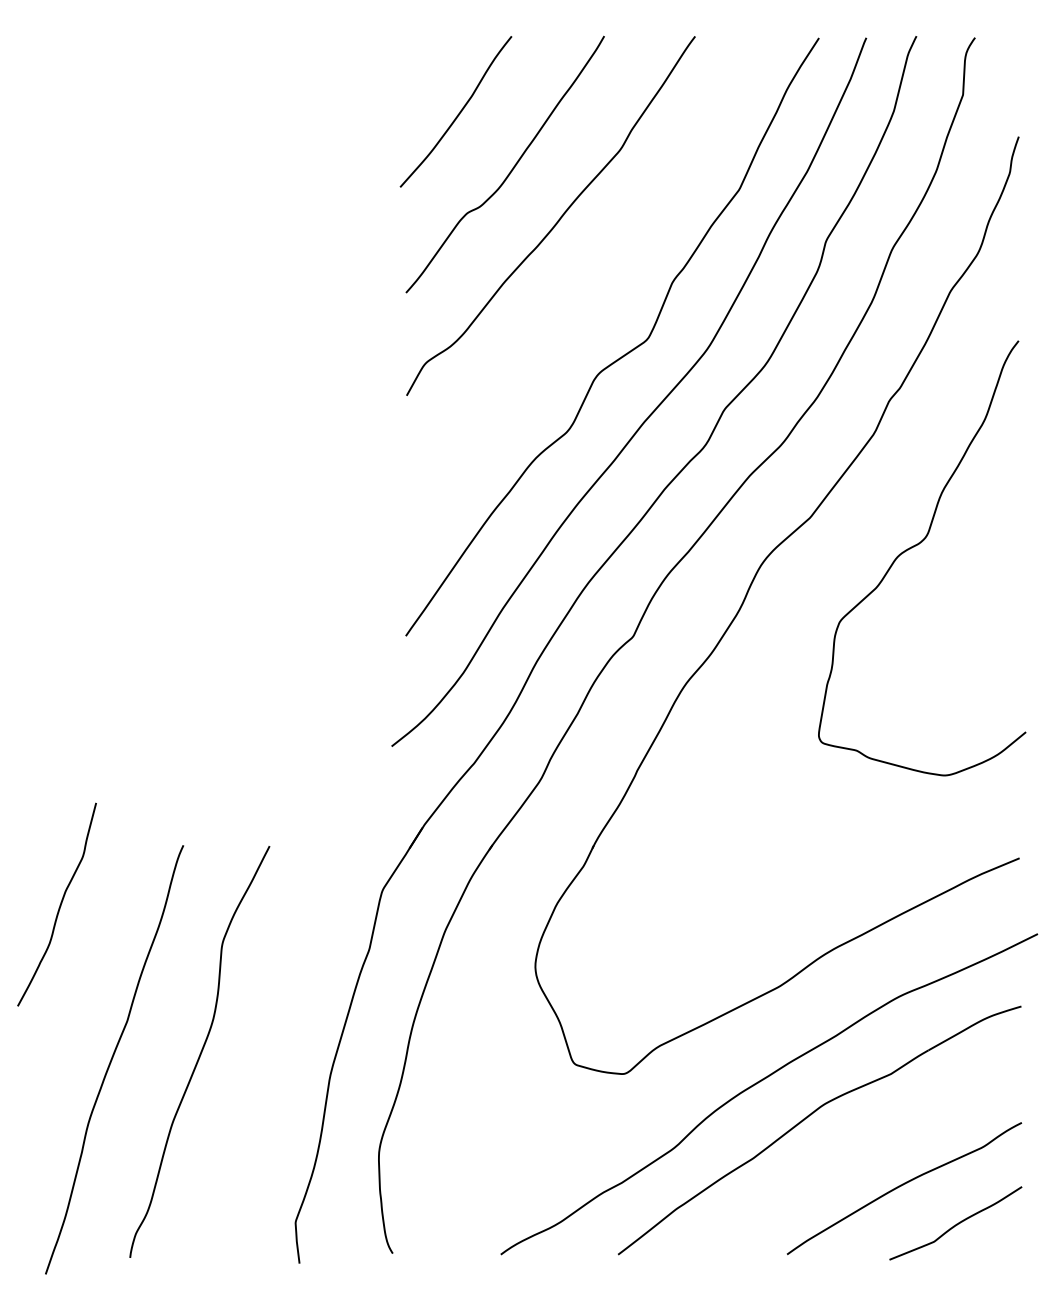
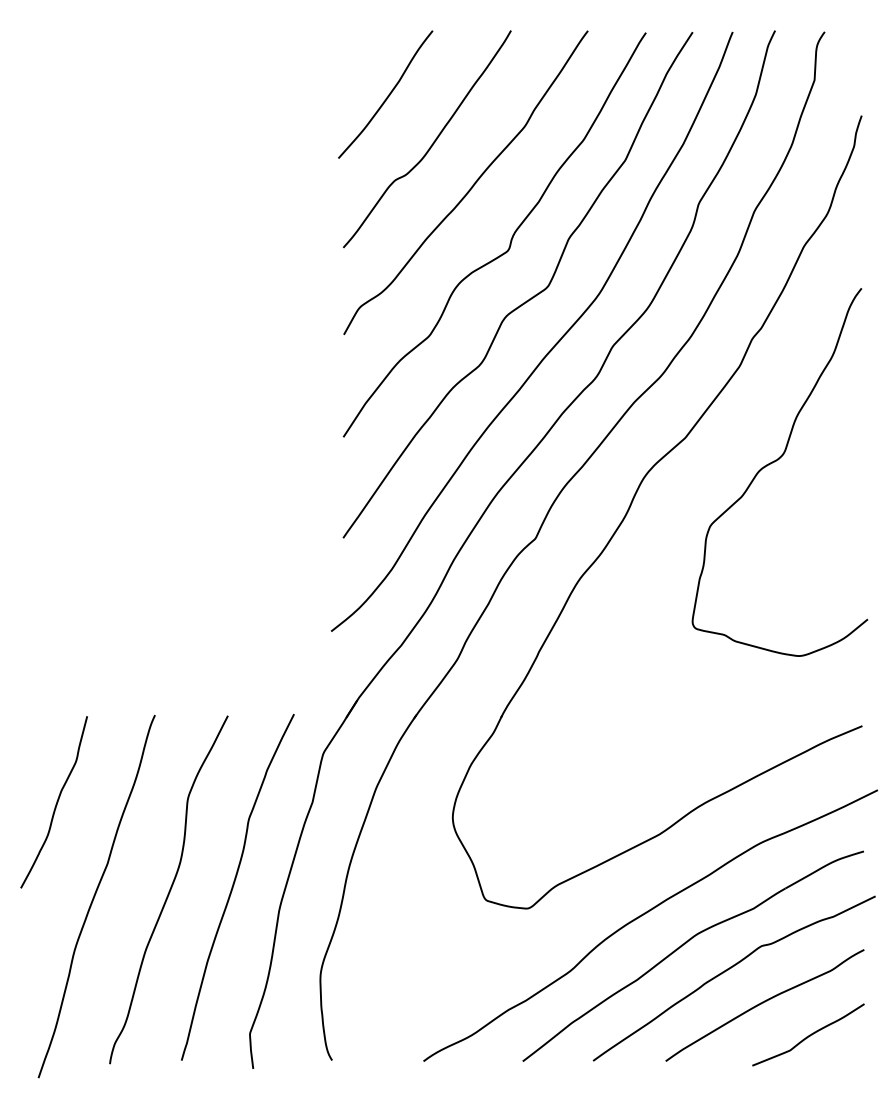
curve: (603, 283) -> (510, 239), added
curve: (58, 907) -> (55, 804), moved
curve: (277, 1046) -> (234, 885), added
curve: (861, 1147) -> (728, 970), added

